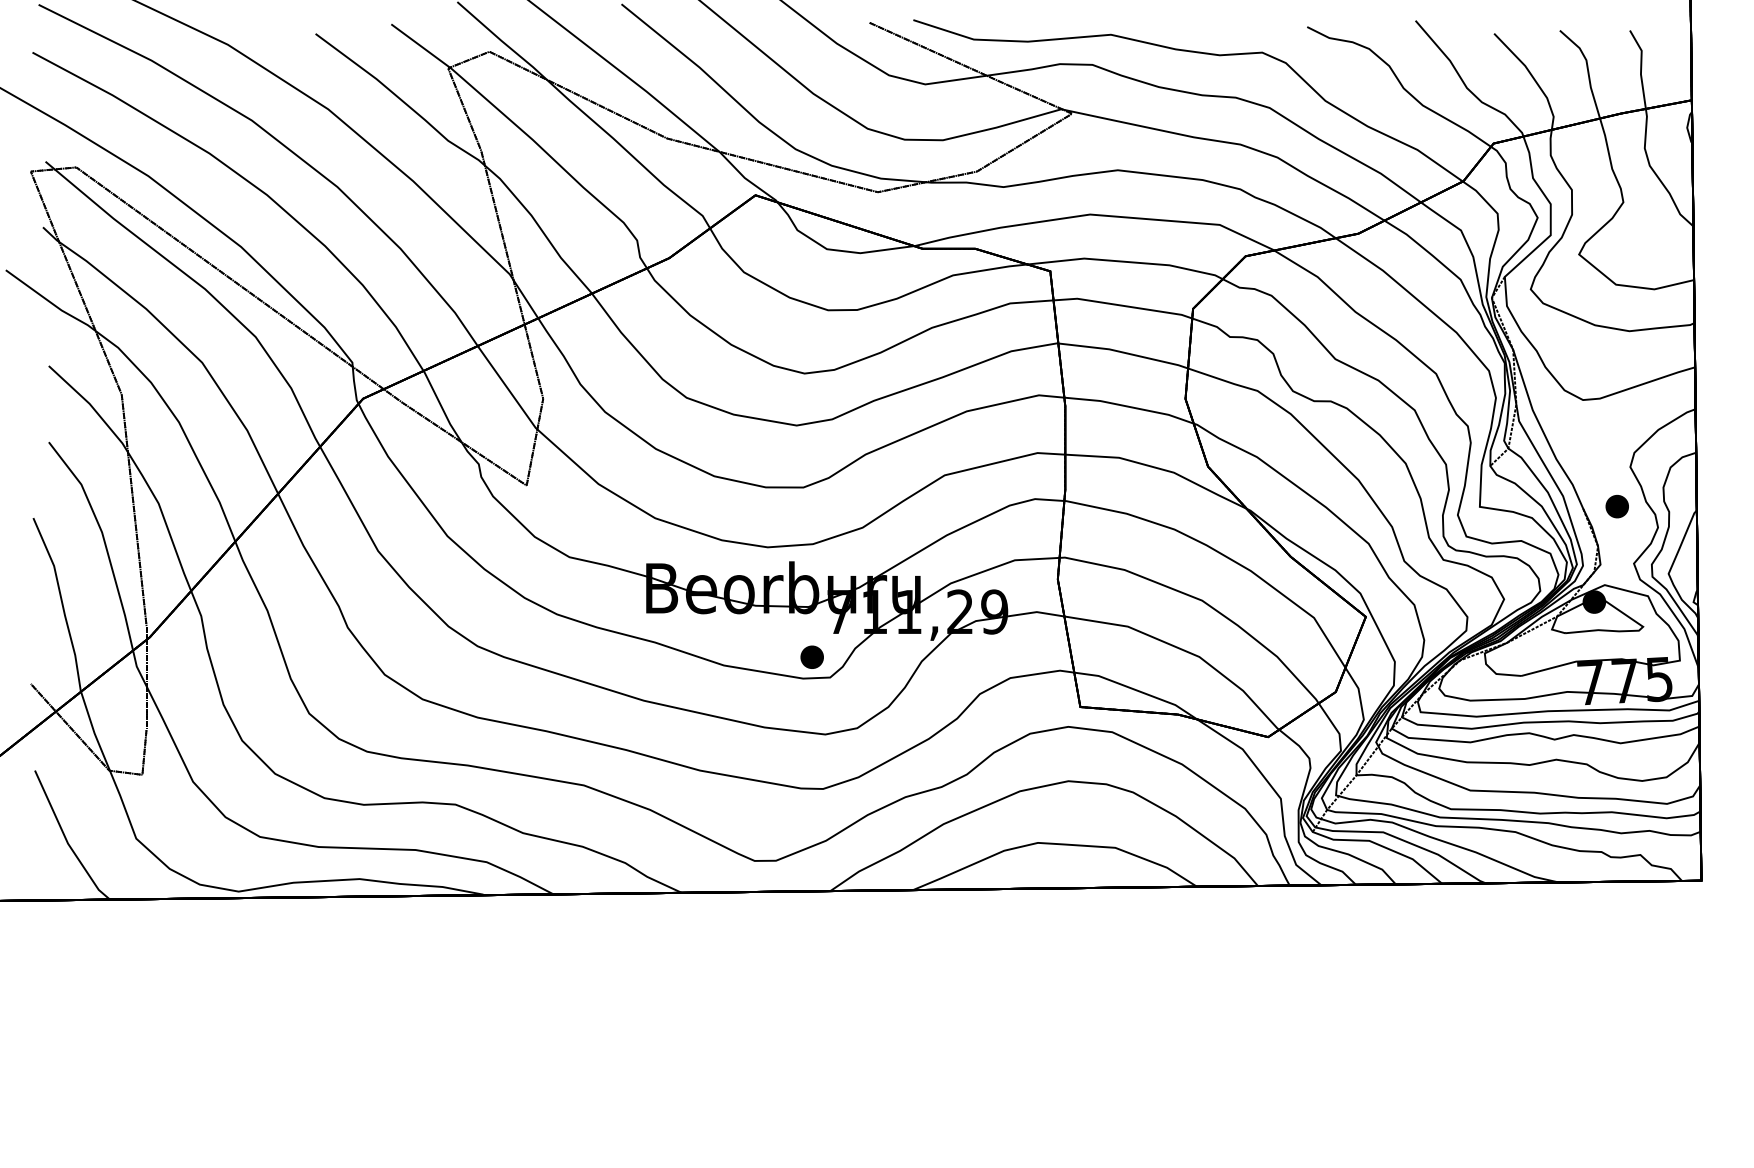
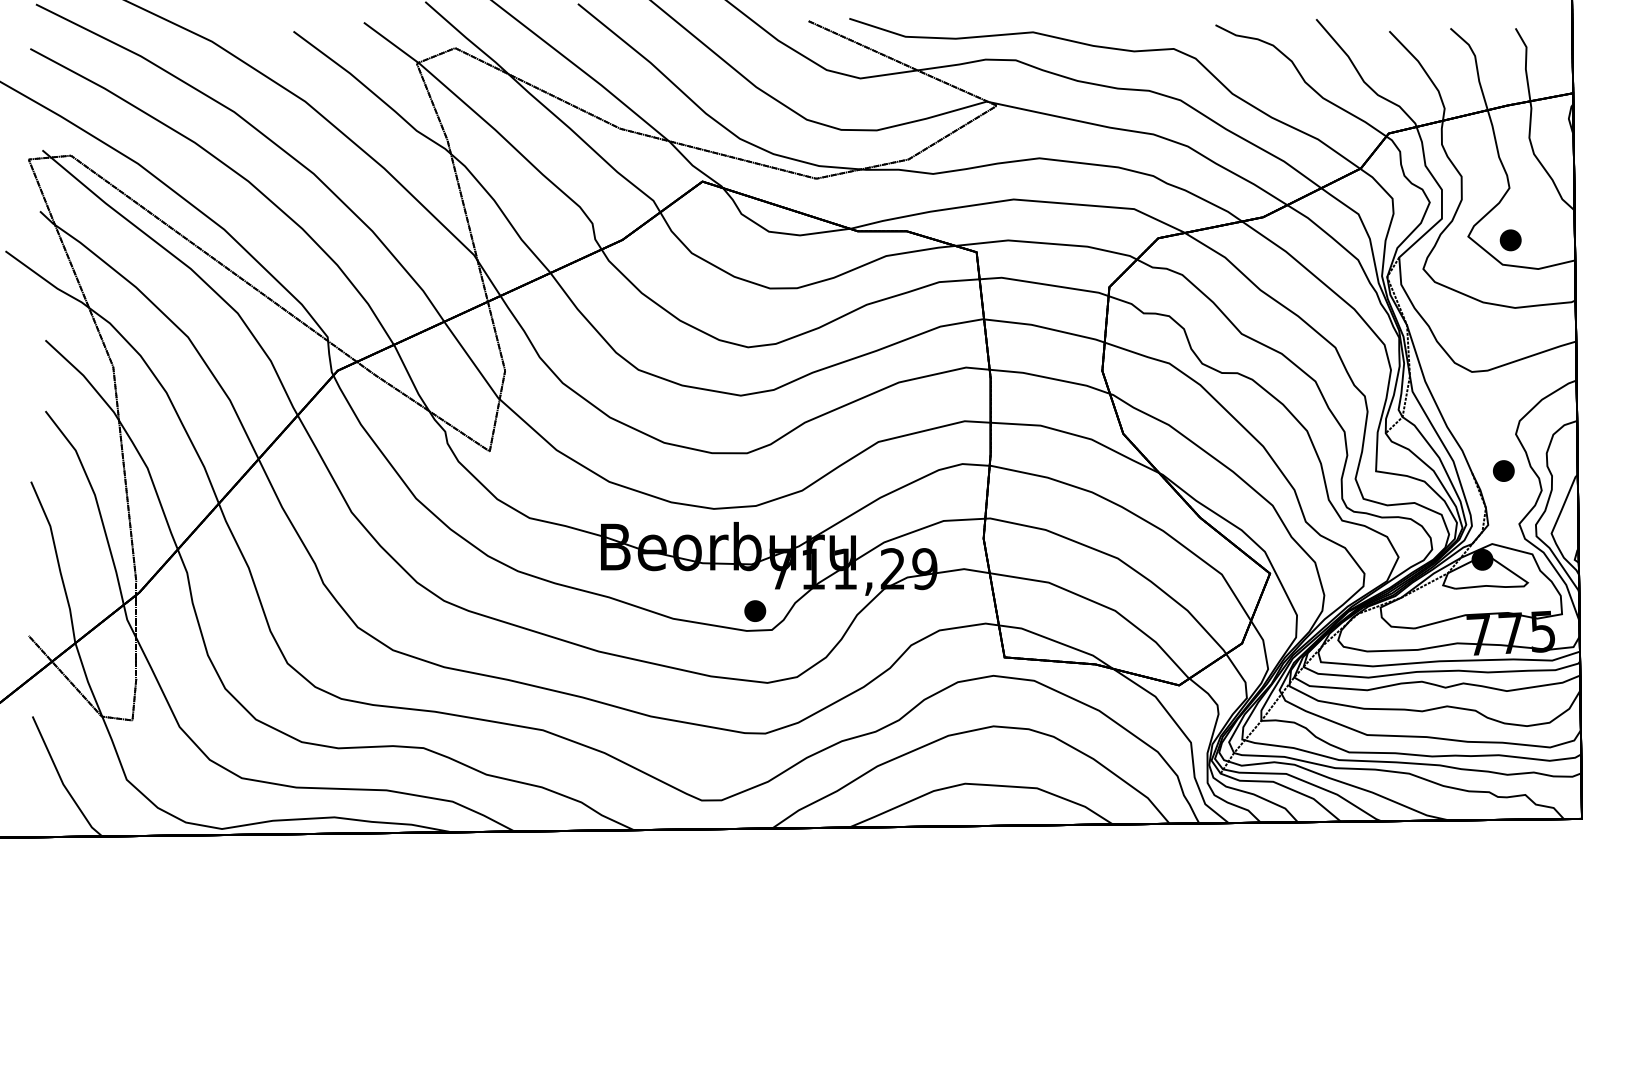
part: (1624, 258) -> (1510, 240), added

